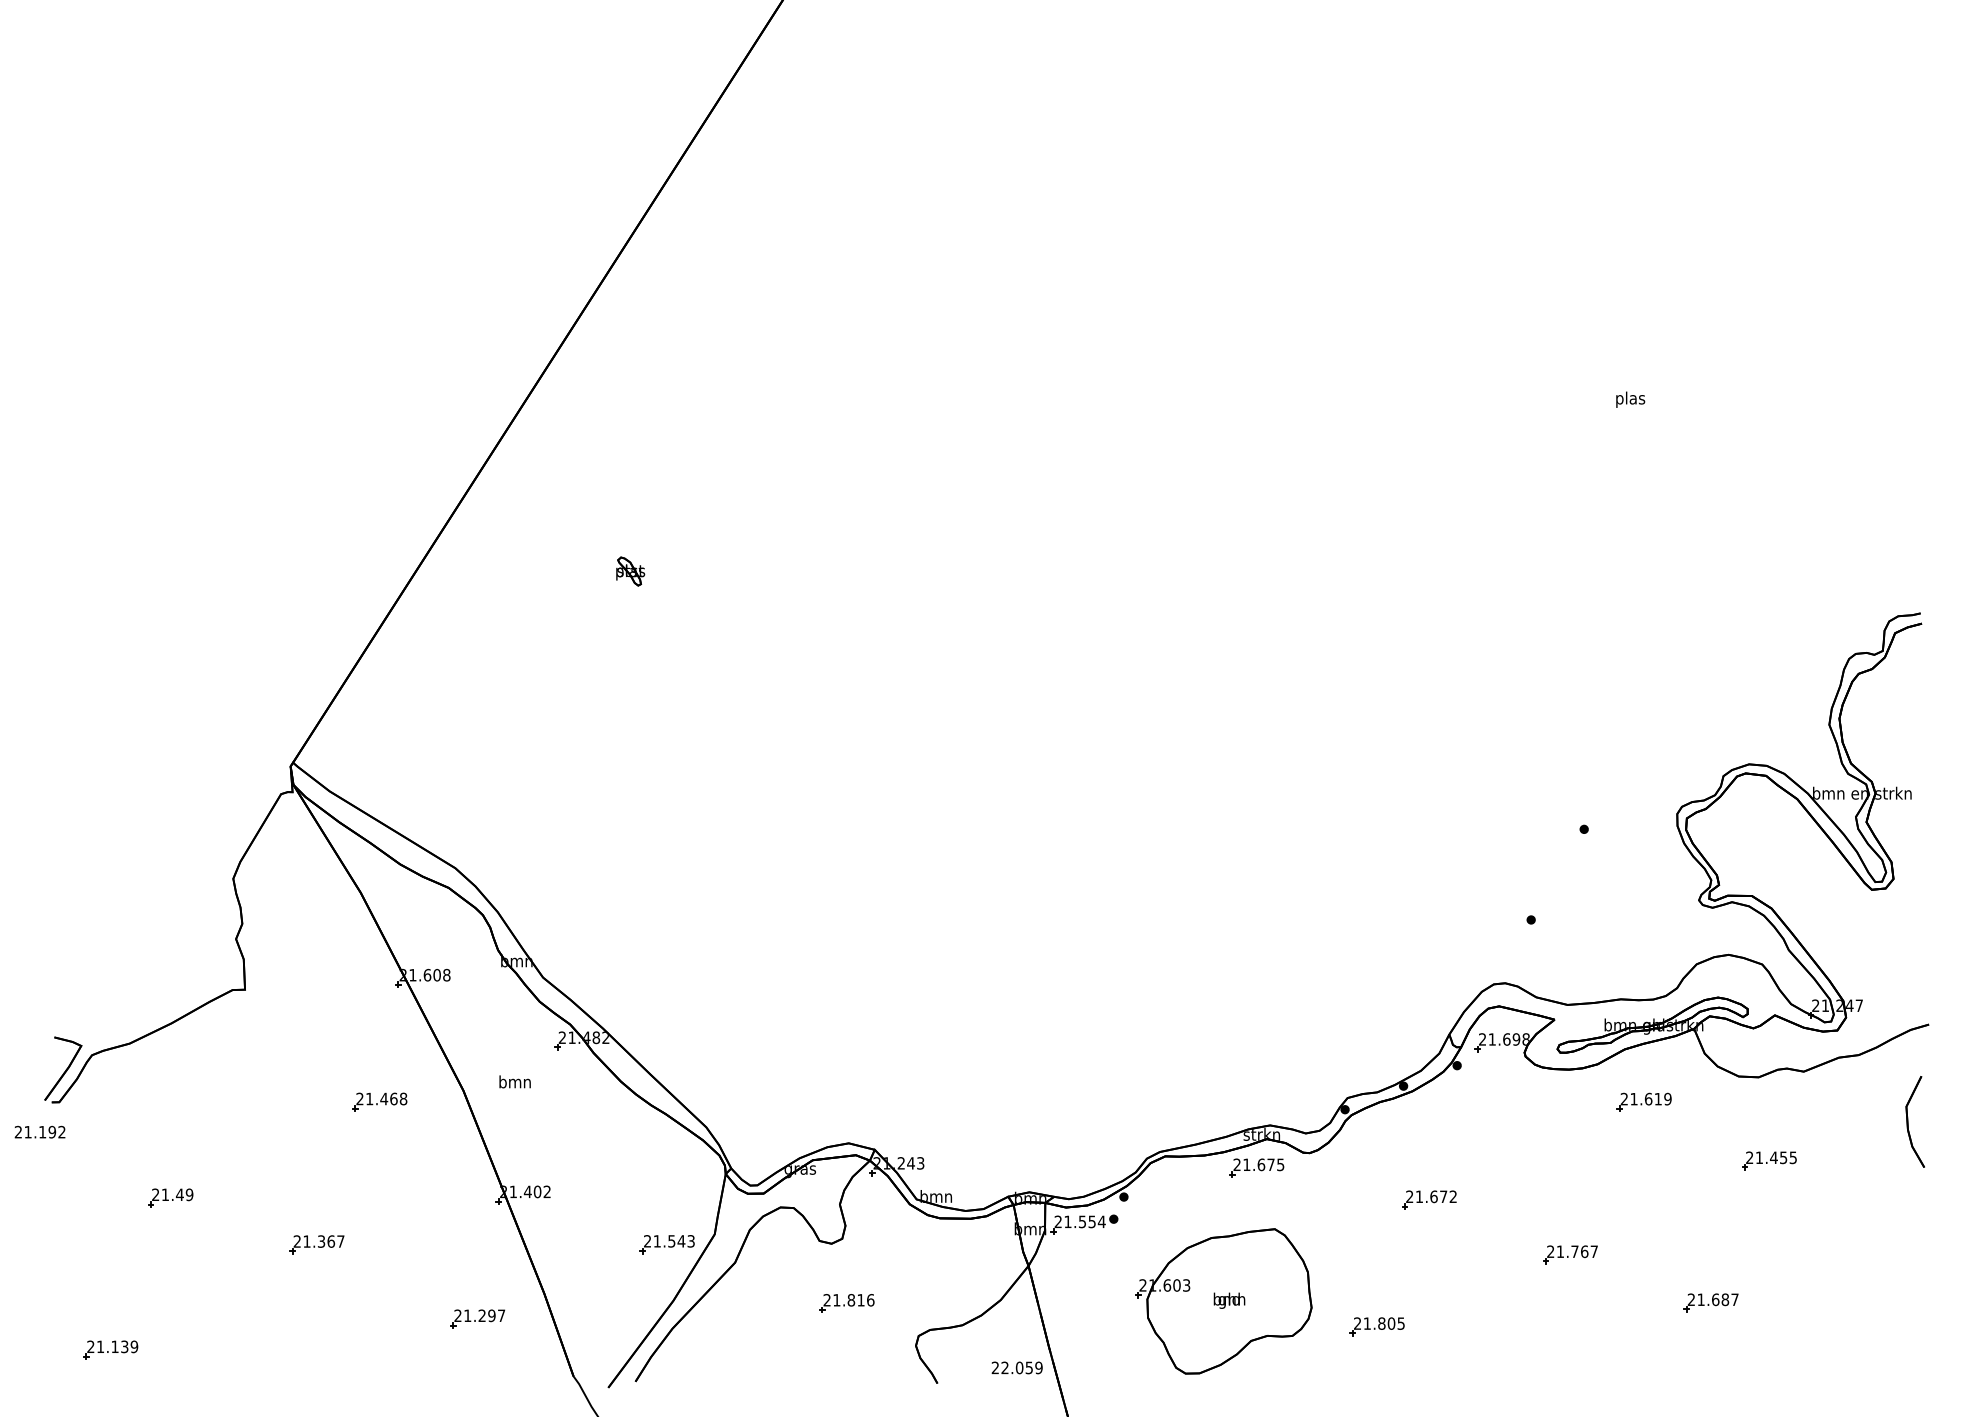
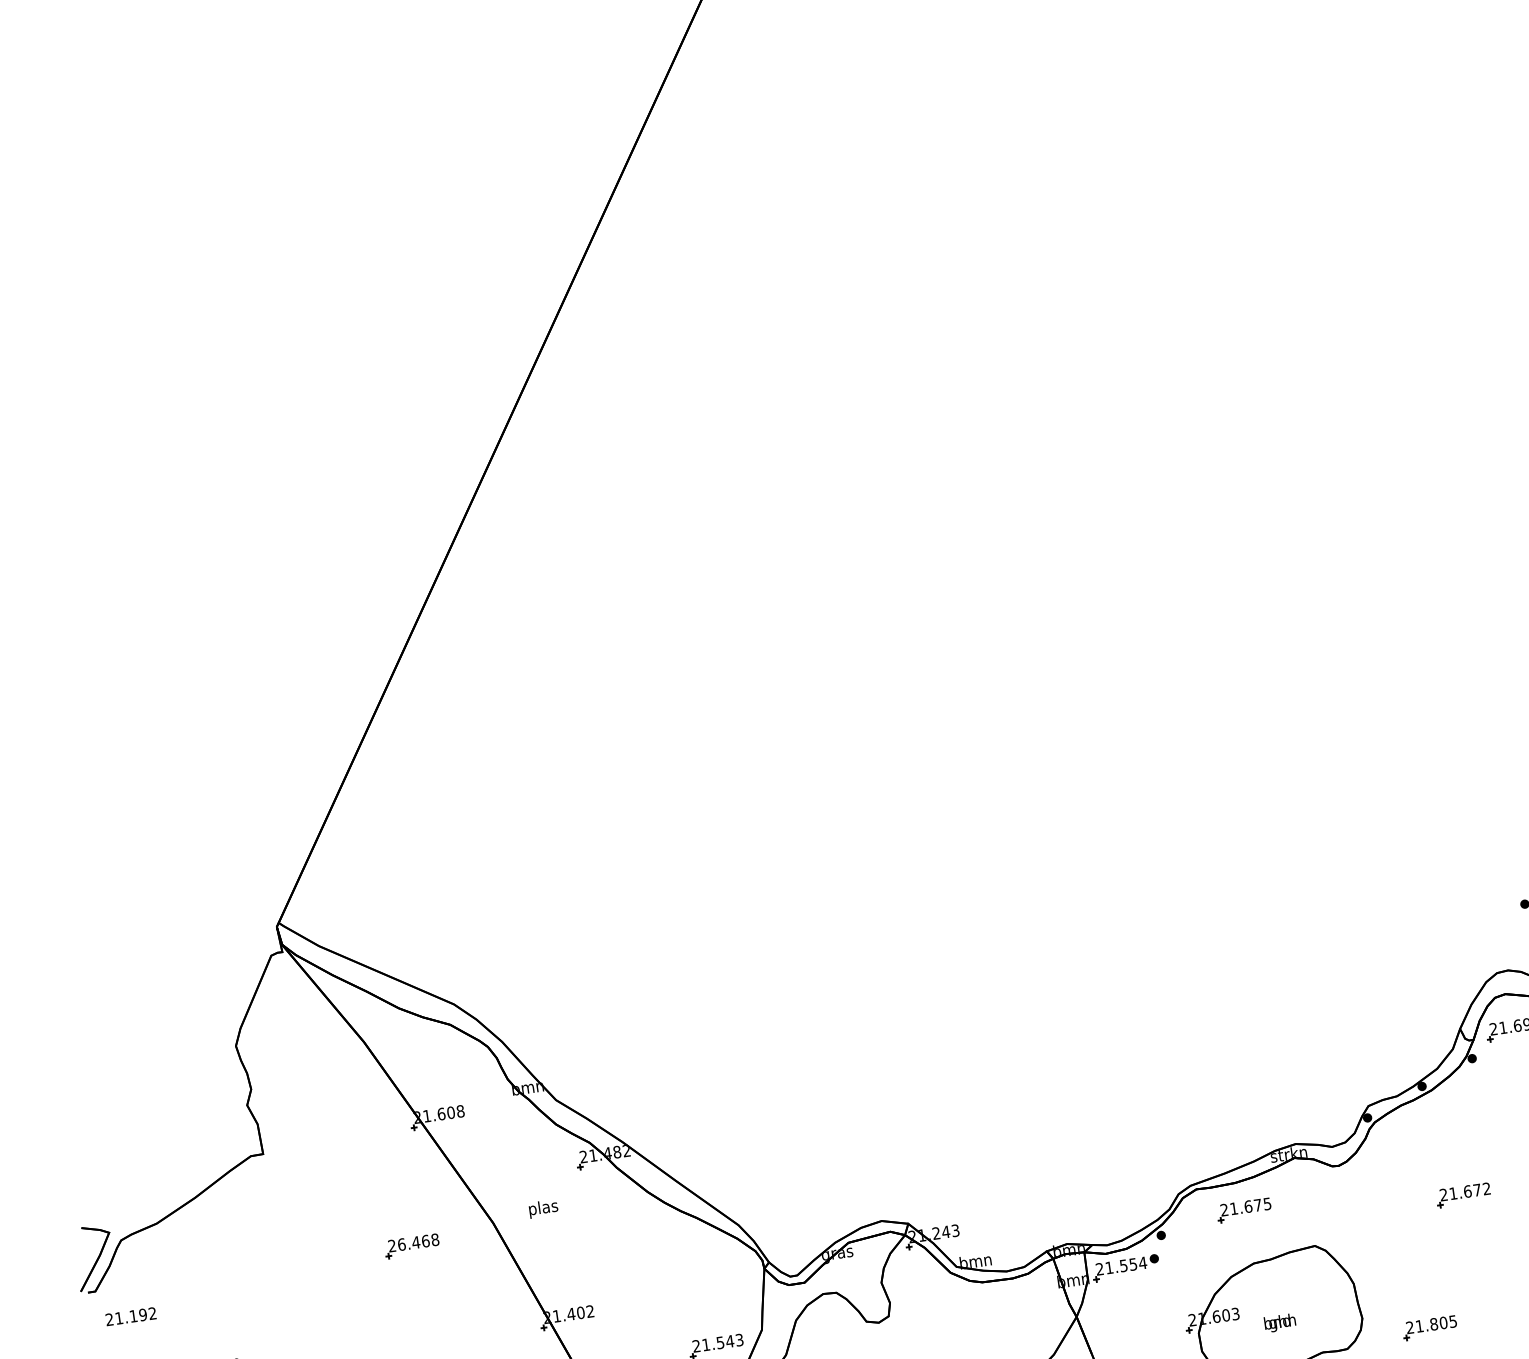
part: (630, 571) -> (585, 686), removed
text: (514, 1083) -> (542, 1208), bmn -> plas
text: (369, 1098) -> (401, 1244), 21.468 -> 26.468
text: (39, 1131) -> (130, 1316), moved
part: (1256, 1167) -> (1243, 1209), moved

